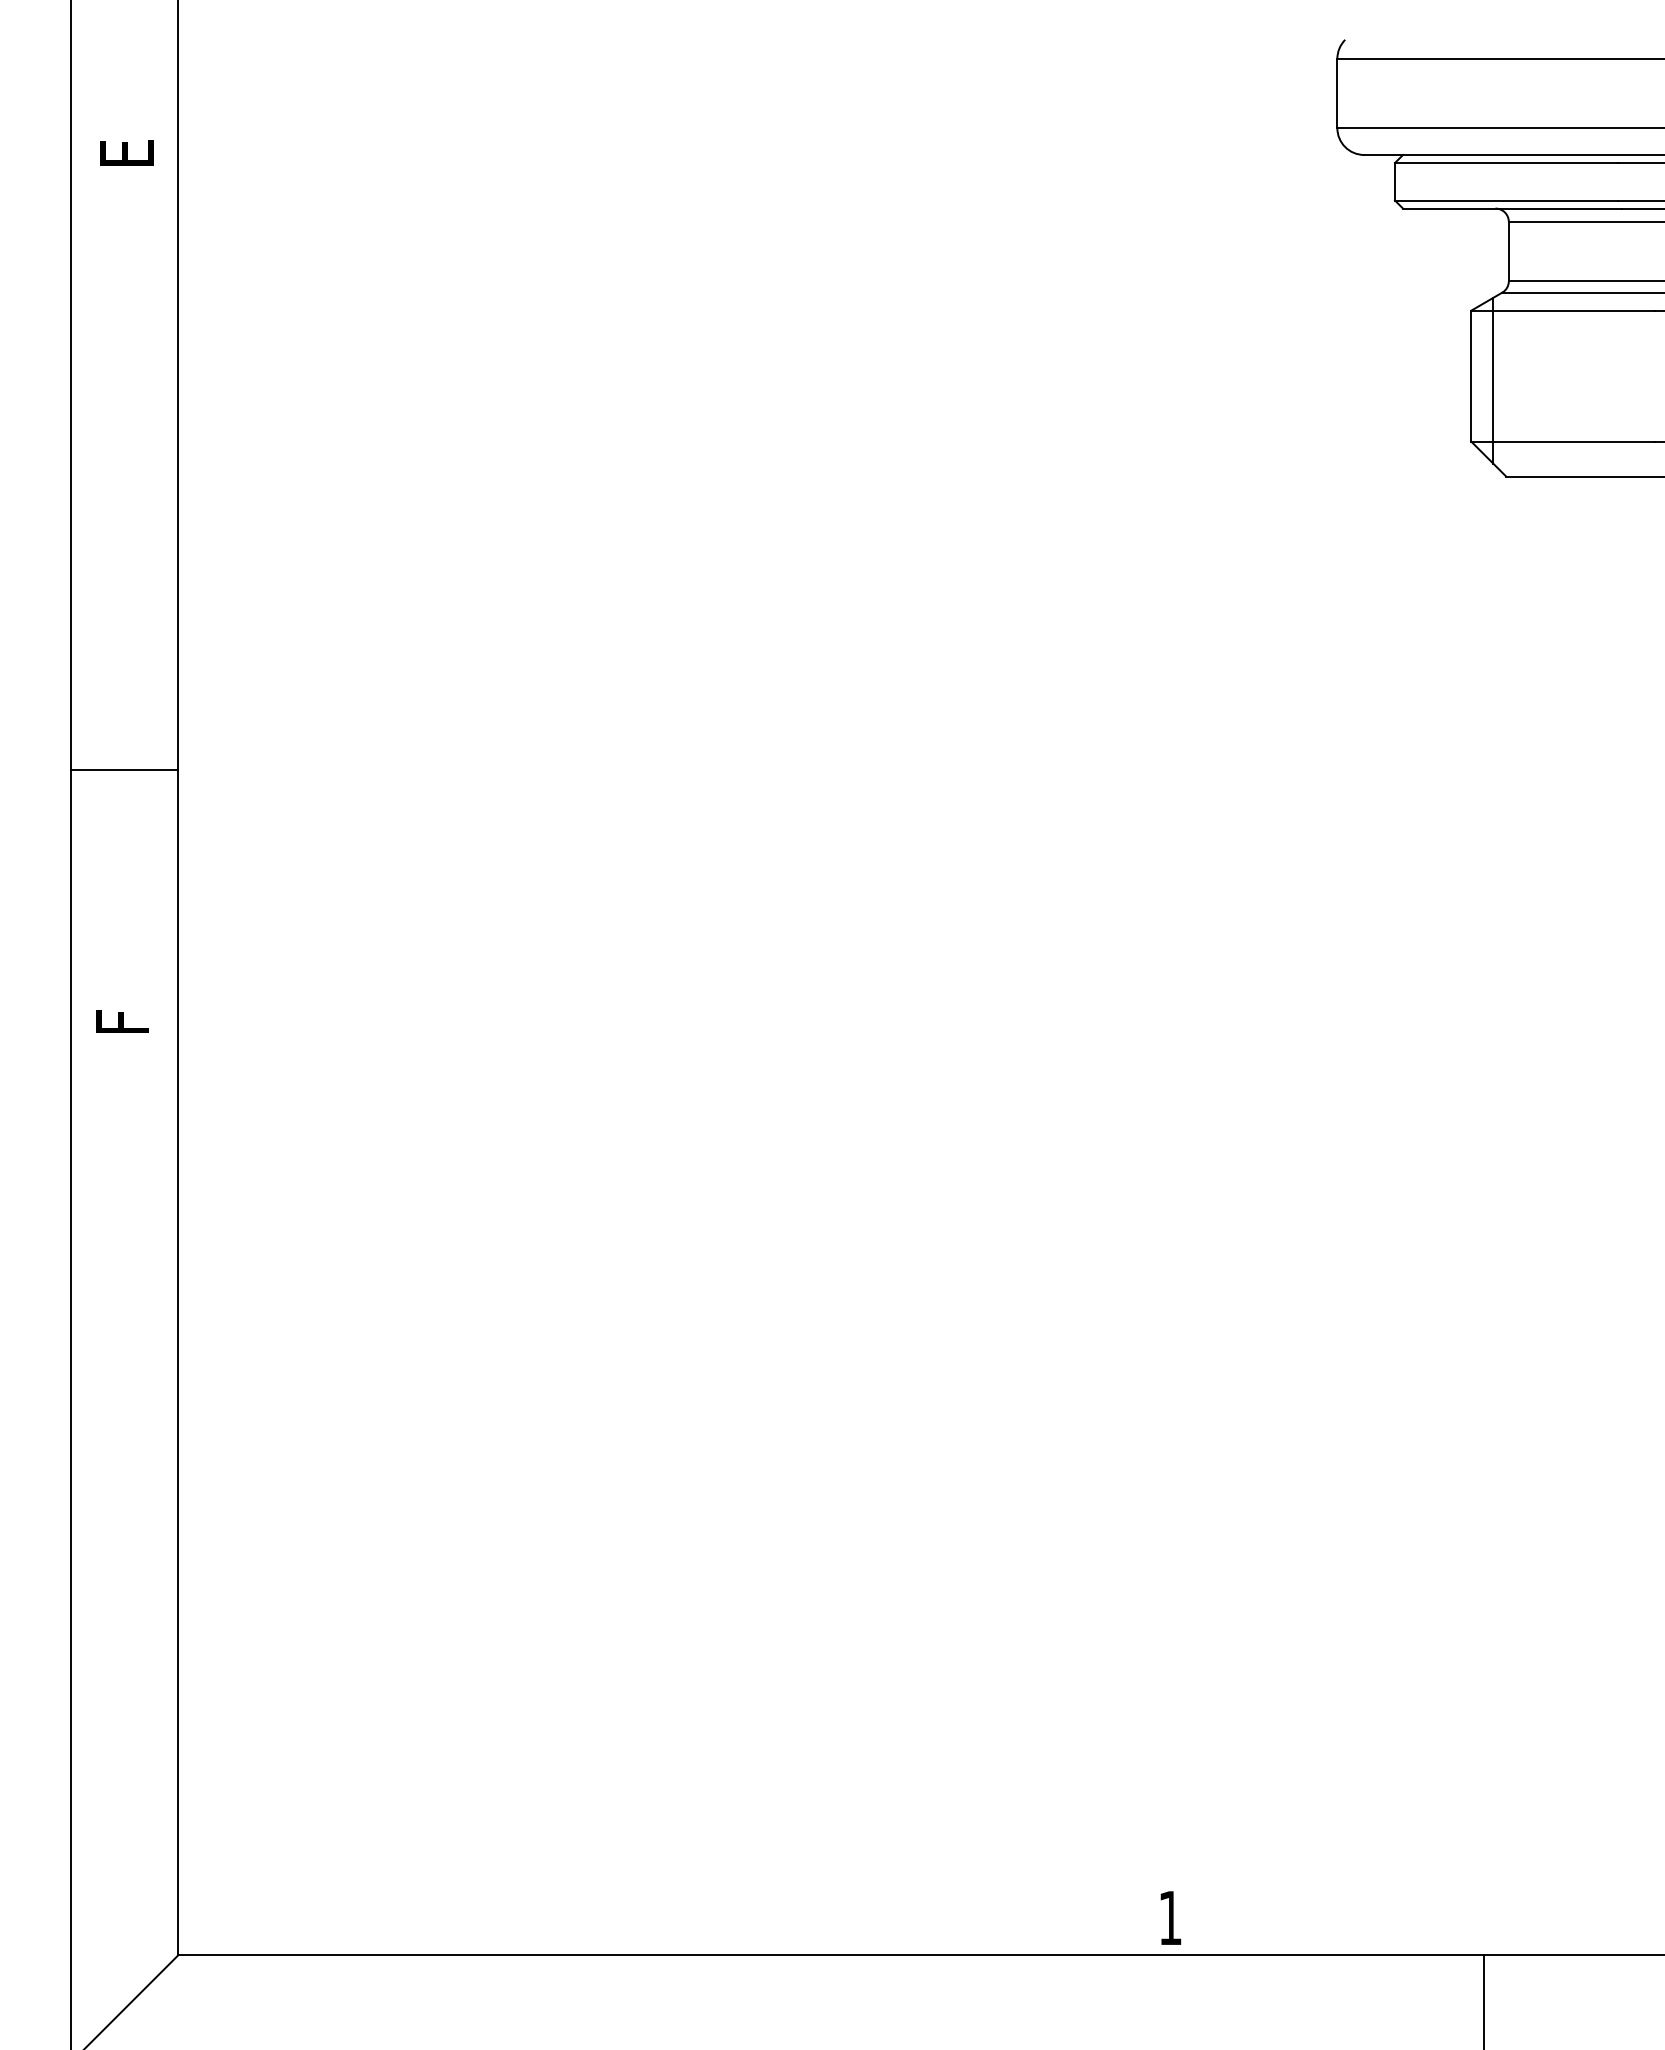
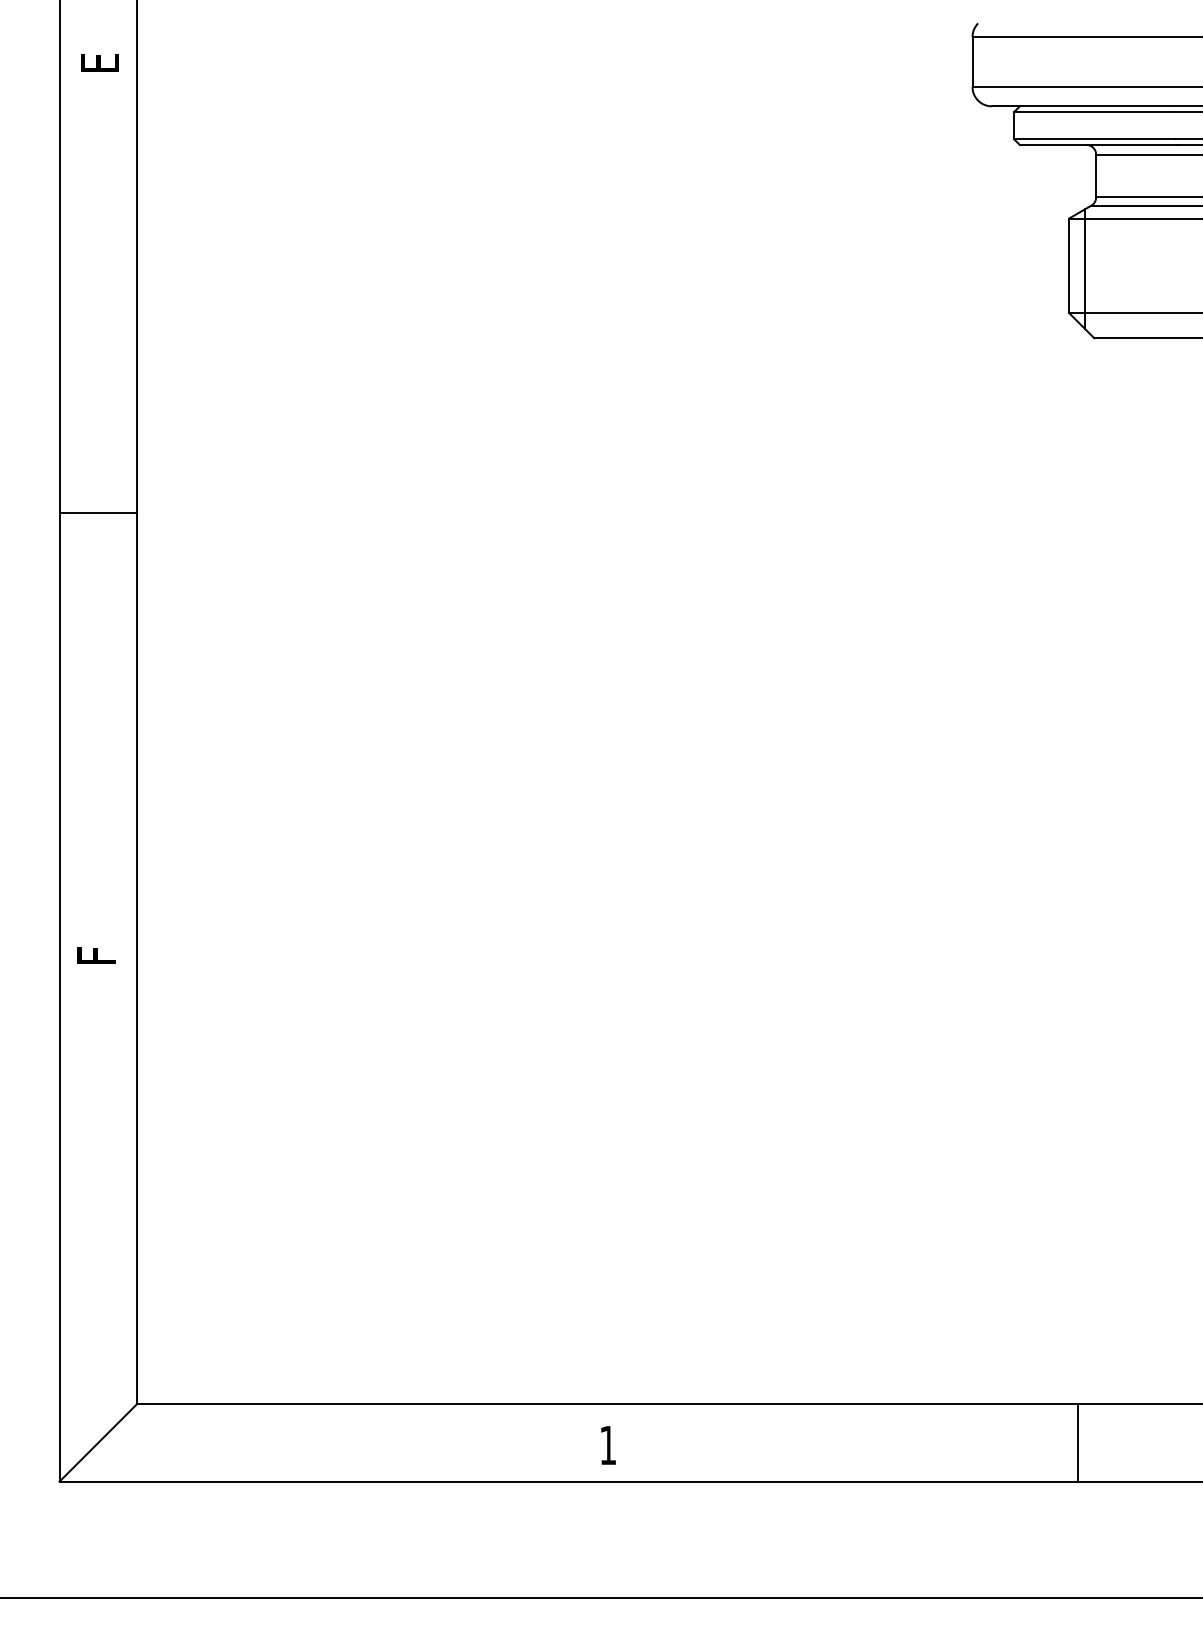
text: (126, 152) -> (99, 62), moved
line: (123, 769) -> (97, 512), moved
text: (122, 1022) -> (96, 955), moved
text: (1170, 1918) -> (608, 1445), moved

